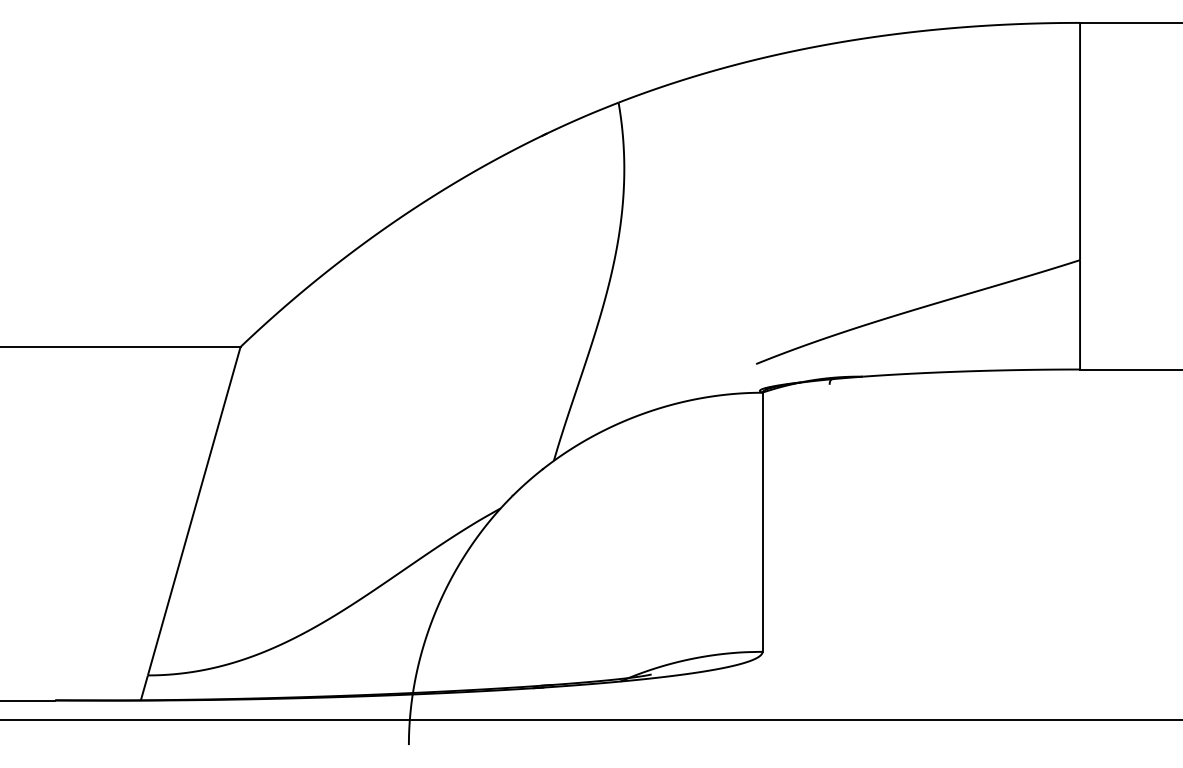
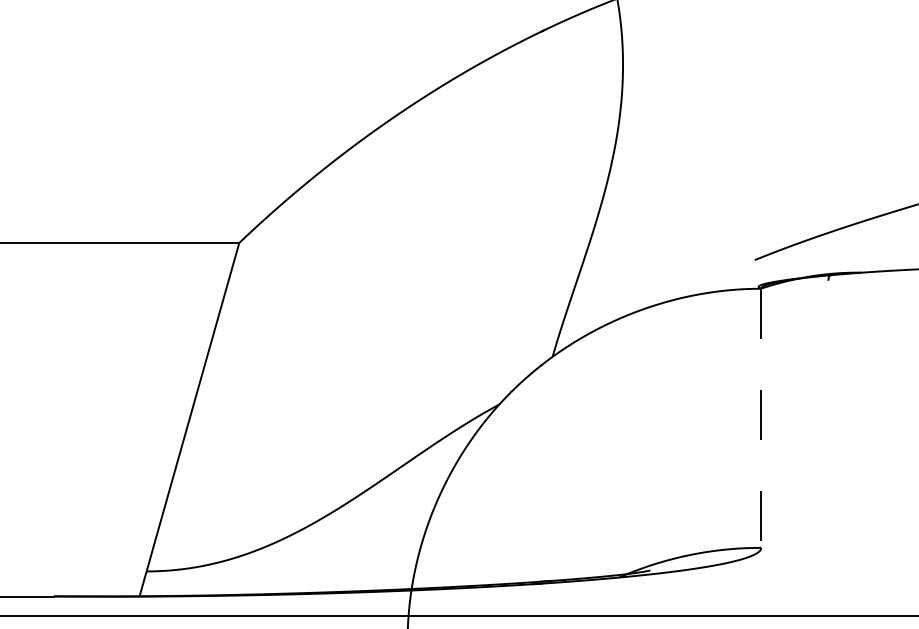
line: (762, 522) -> (761, 418), solid -> dashed

